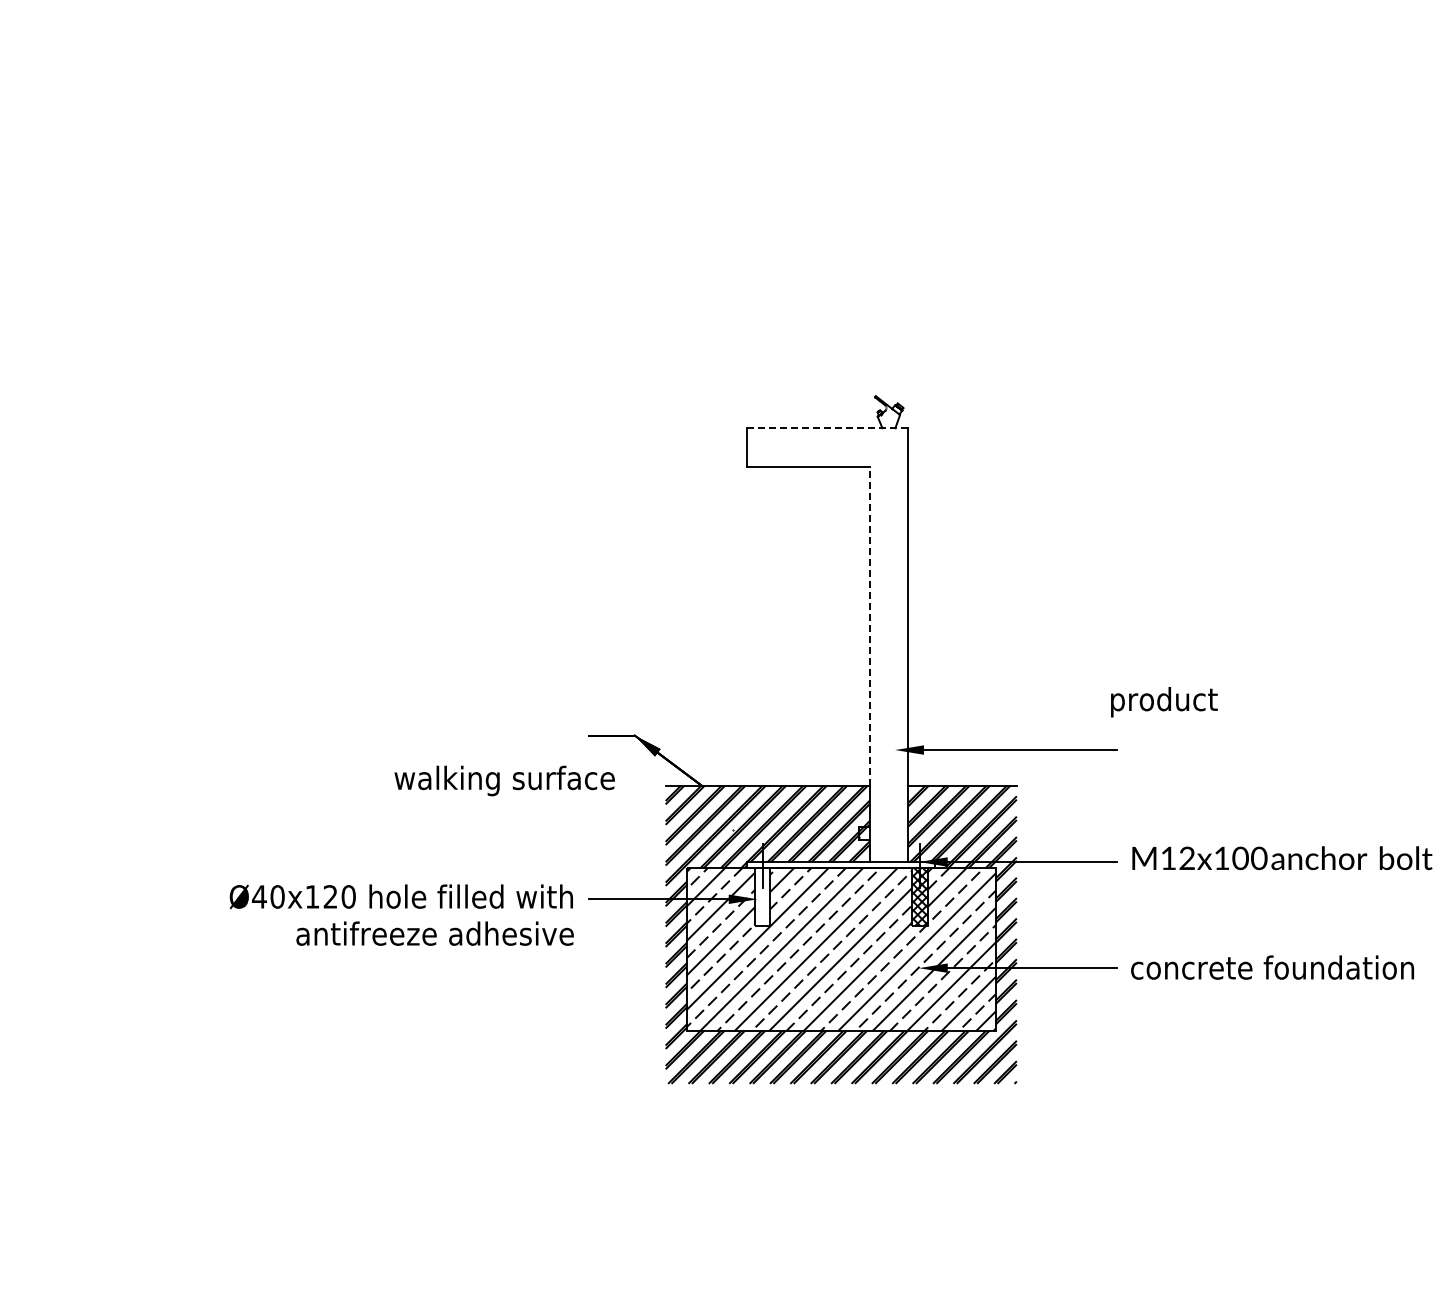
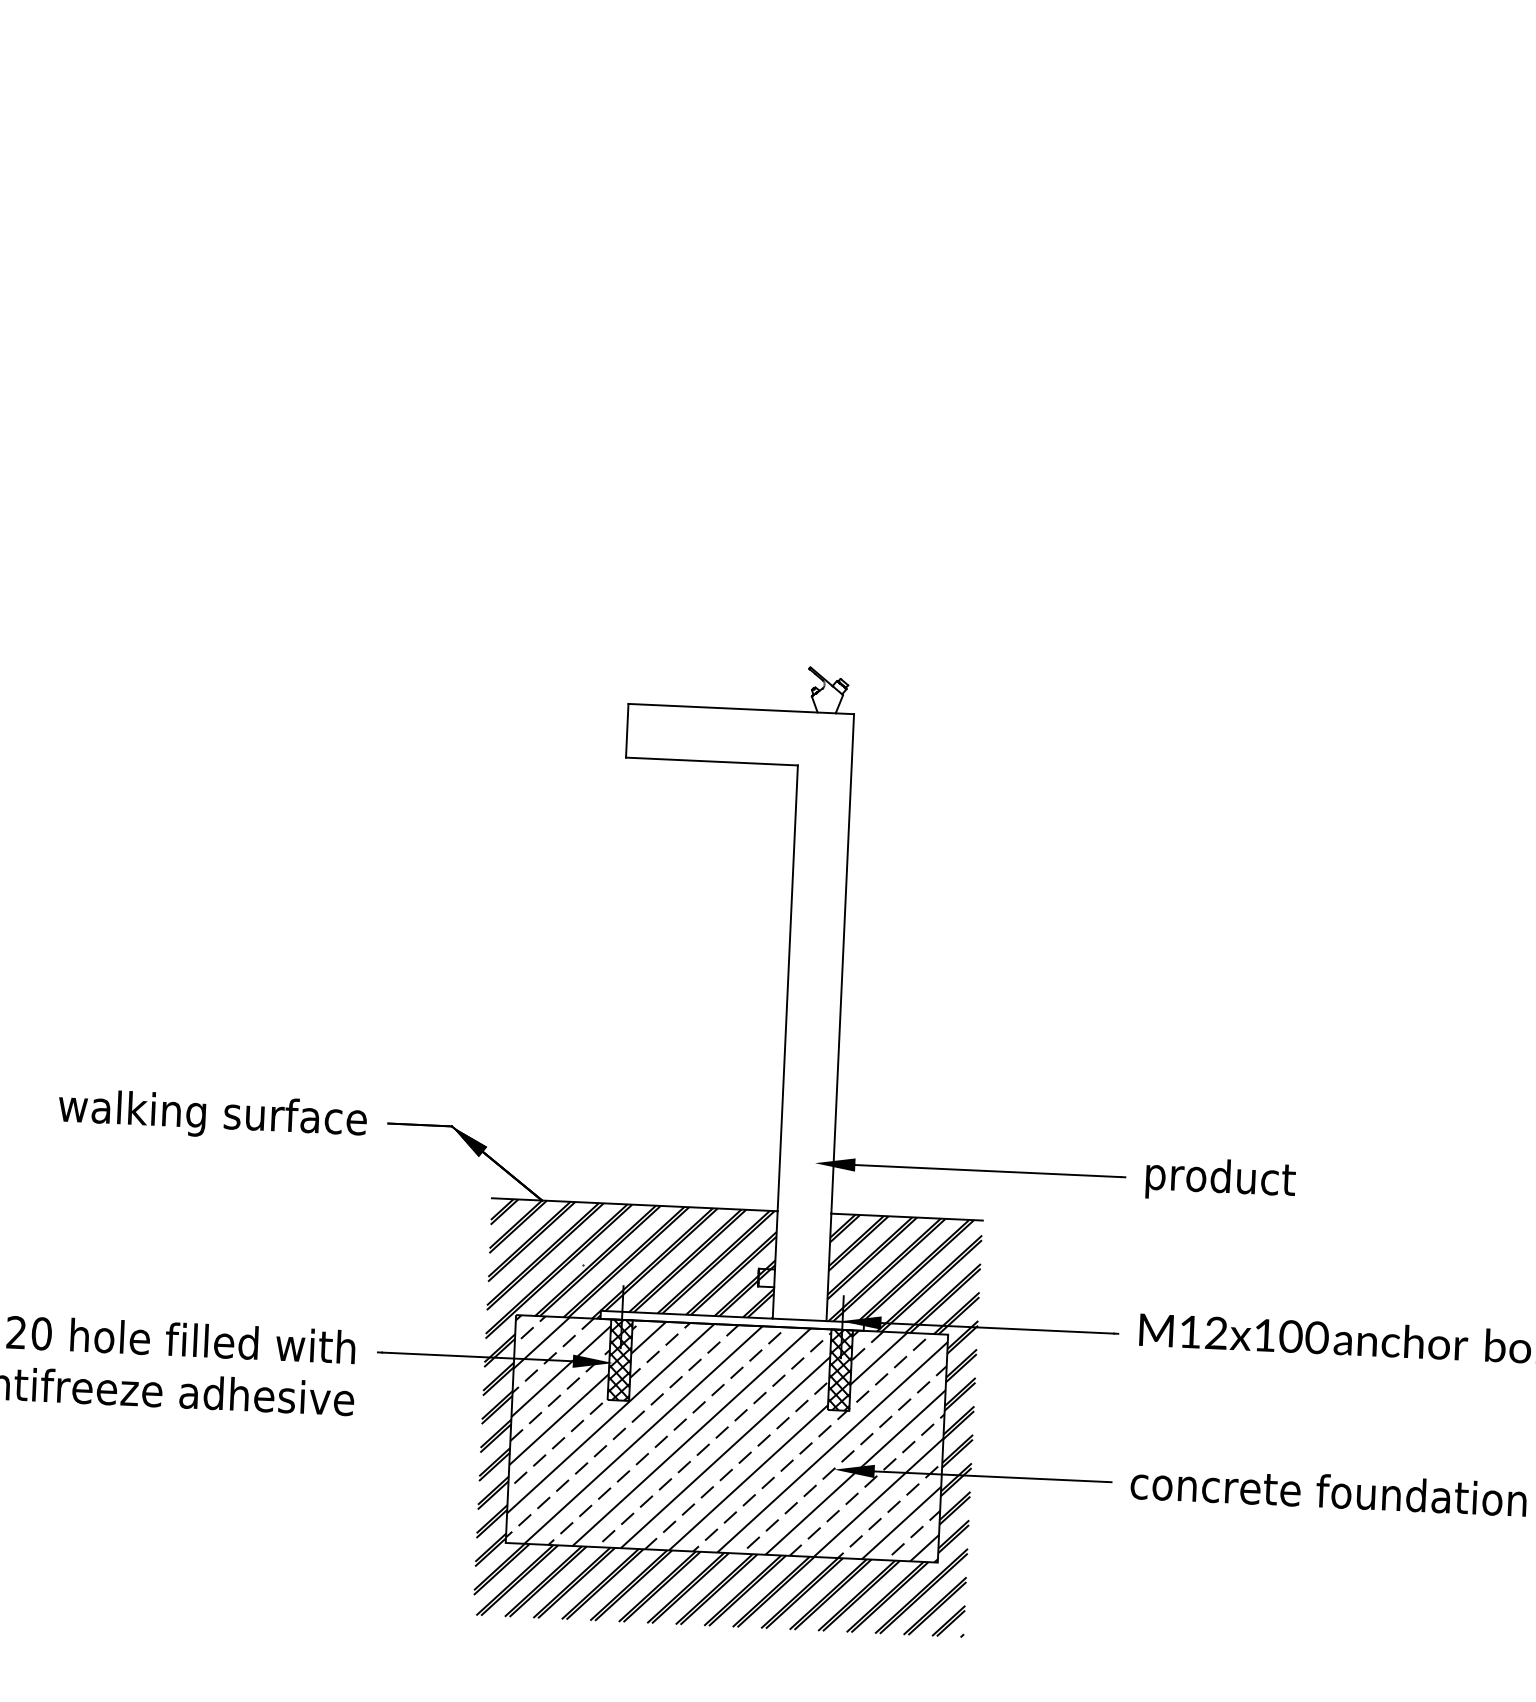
line: (827, 428) -> (740, 709), dashed -> solid
line: (870, 625) -> (788, 987), dashed -> solid
text: (1164, 702) -> (1220, 1180), moved
text: (504, 780) -> (212, 1115), moved
hatch: (762, 896) -> (620, 1359), added

